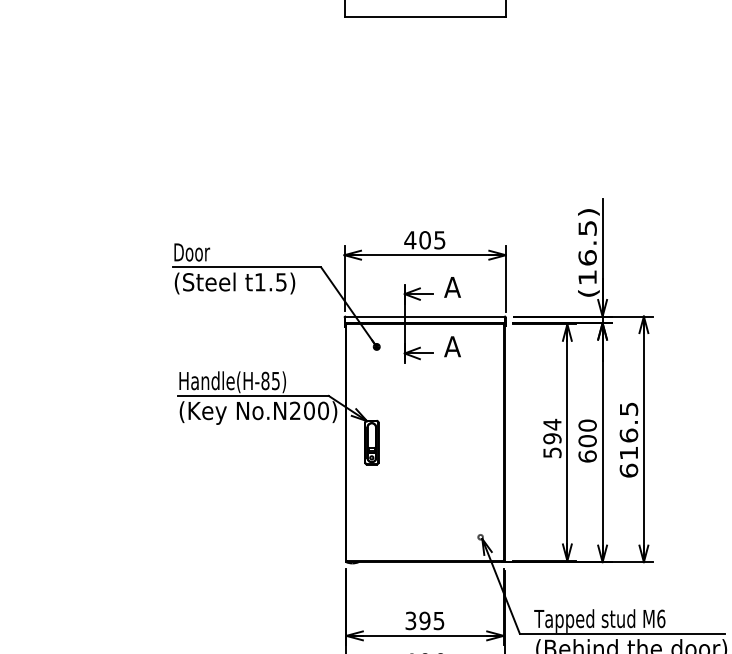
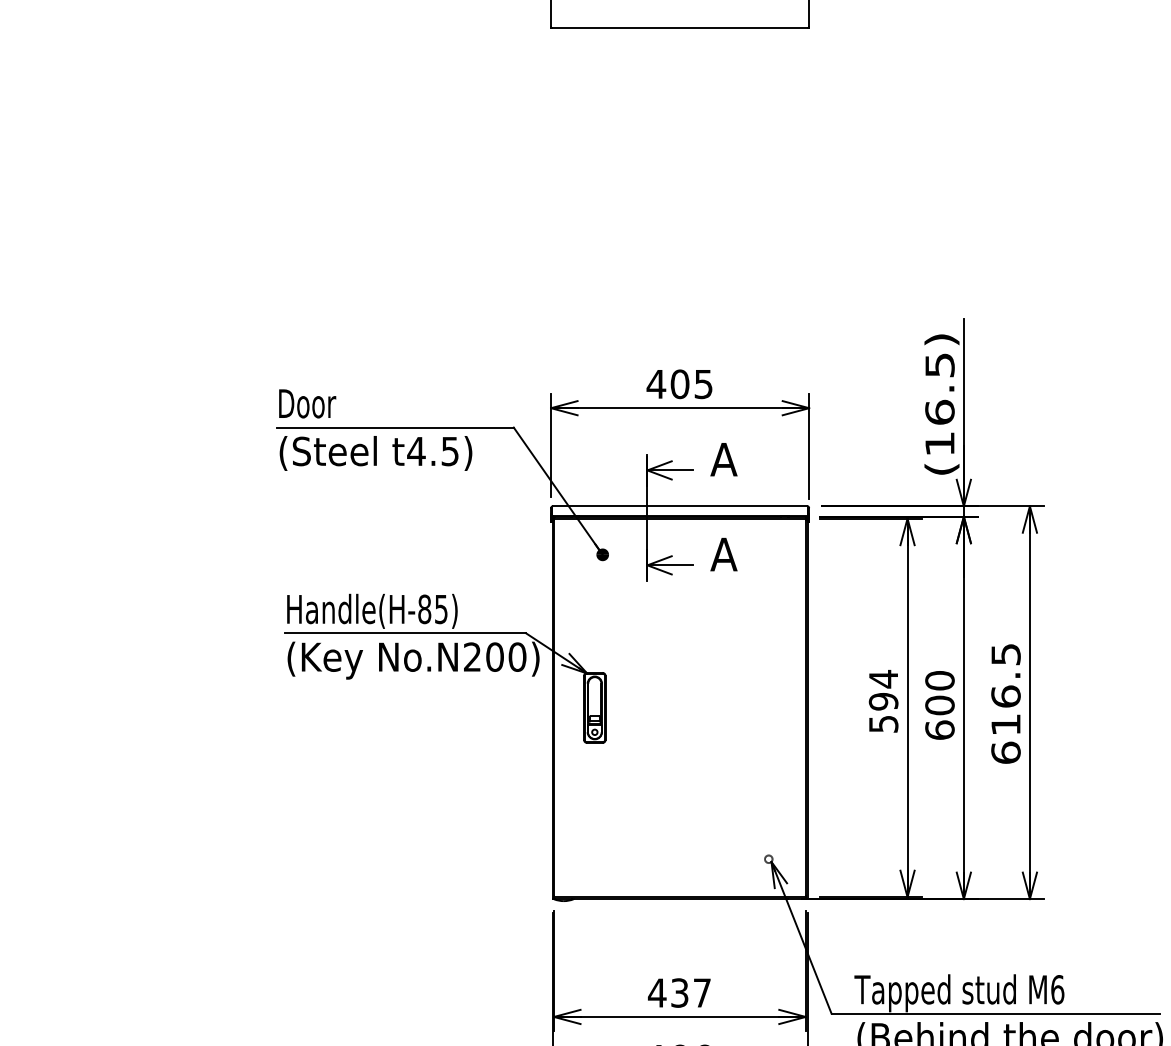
text: (260, 282) -> (416, 451), t1.5) -> t4.5)
text: (424, 620) -> (679, 992), 395 -> 437

